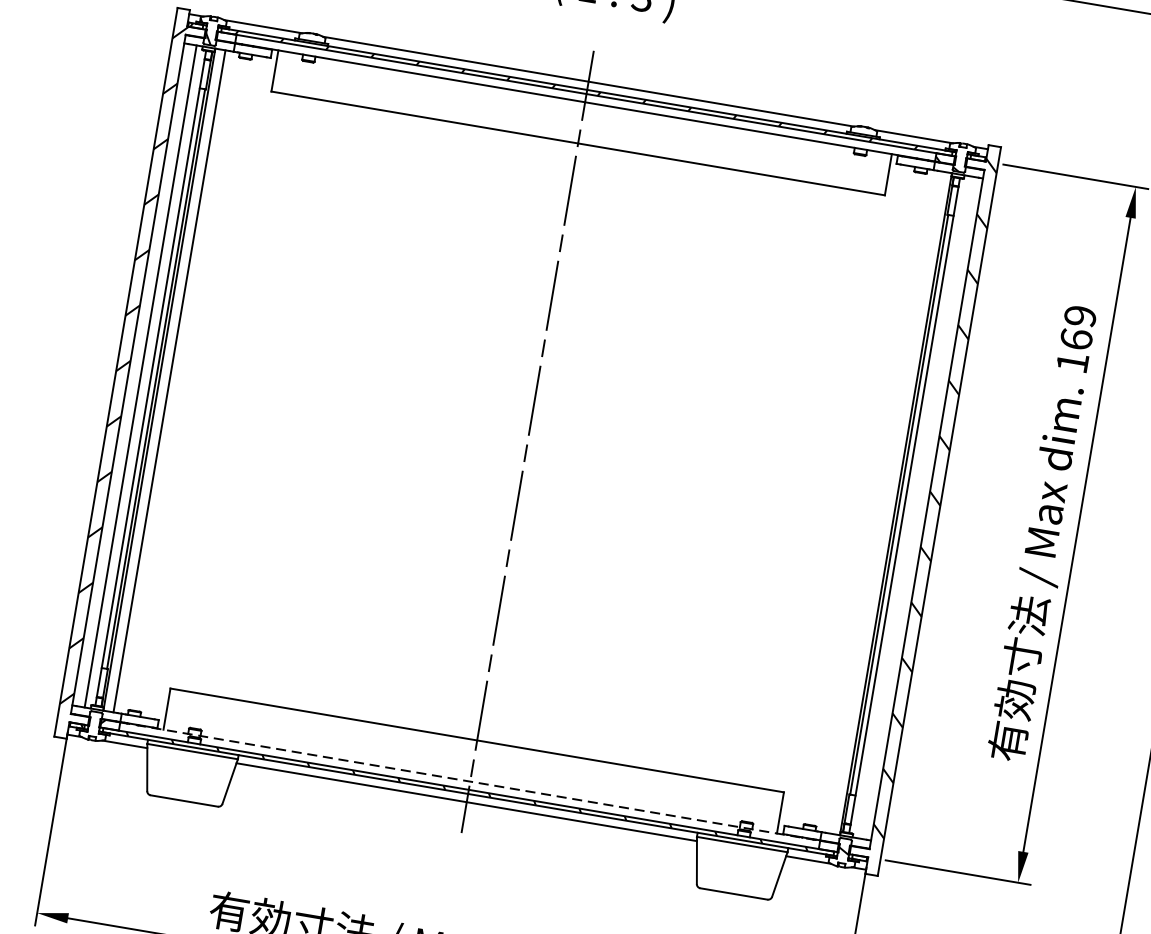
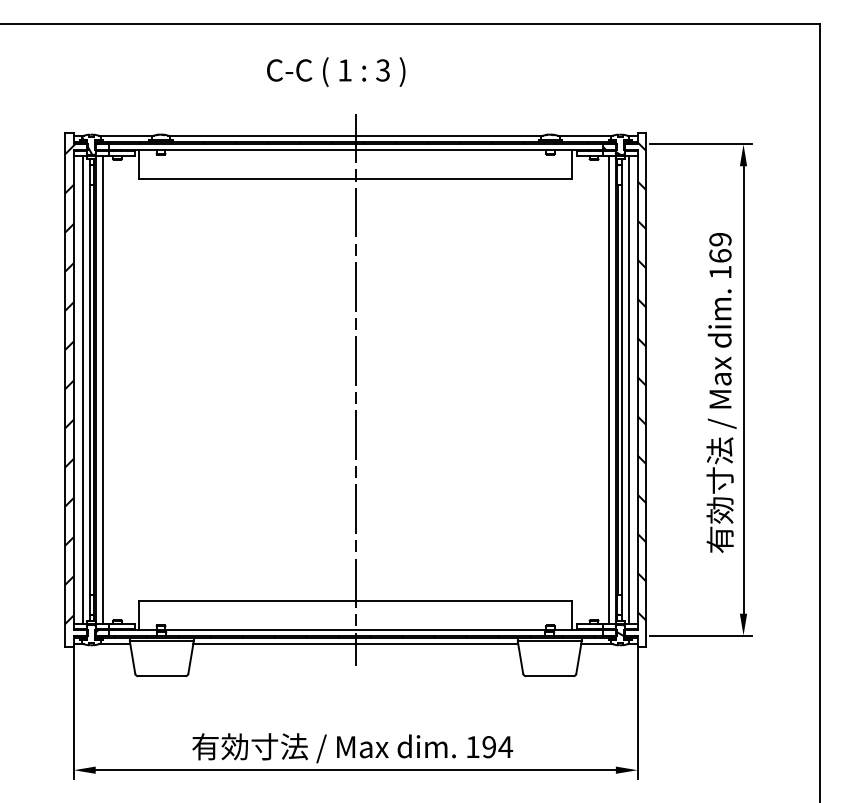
line: (885, 501) -> (608, 389), added
line: (914, 506) -> (628, 389), added
line: (471, 781) -> (356, 629), dashed -> solid

